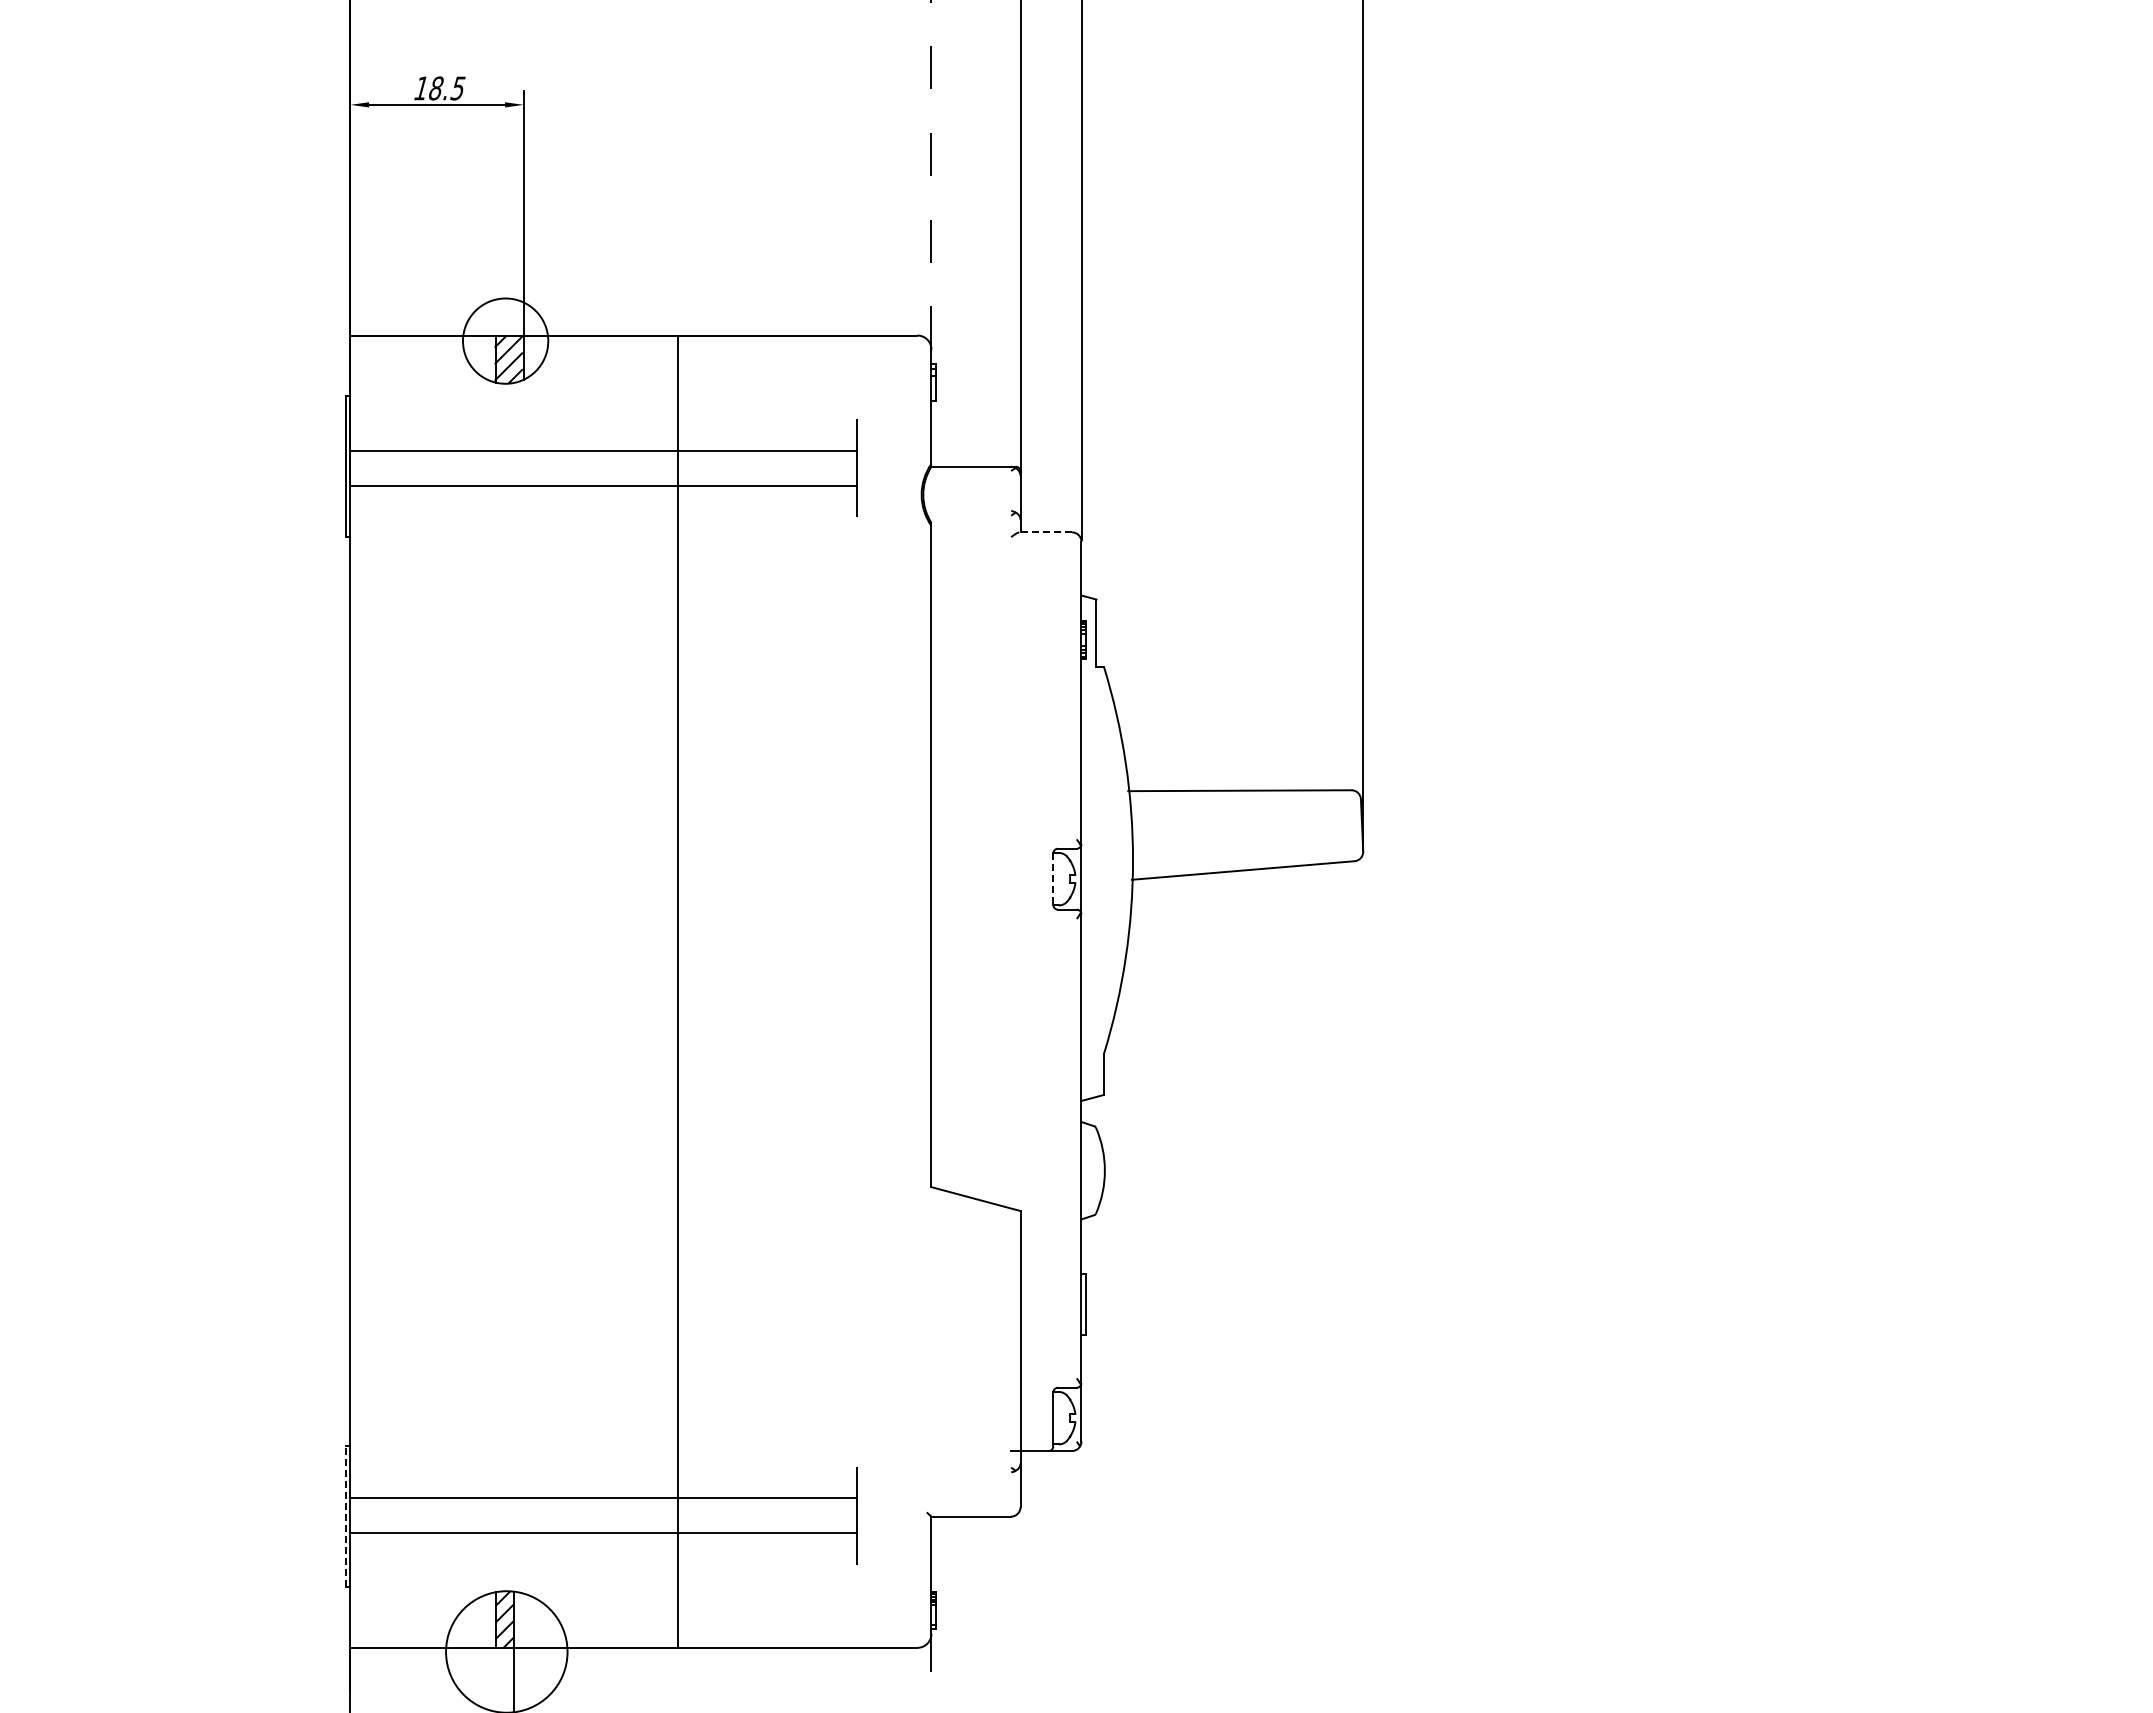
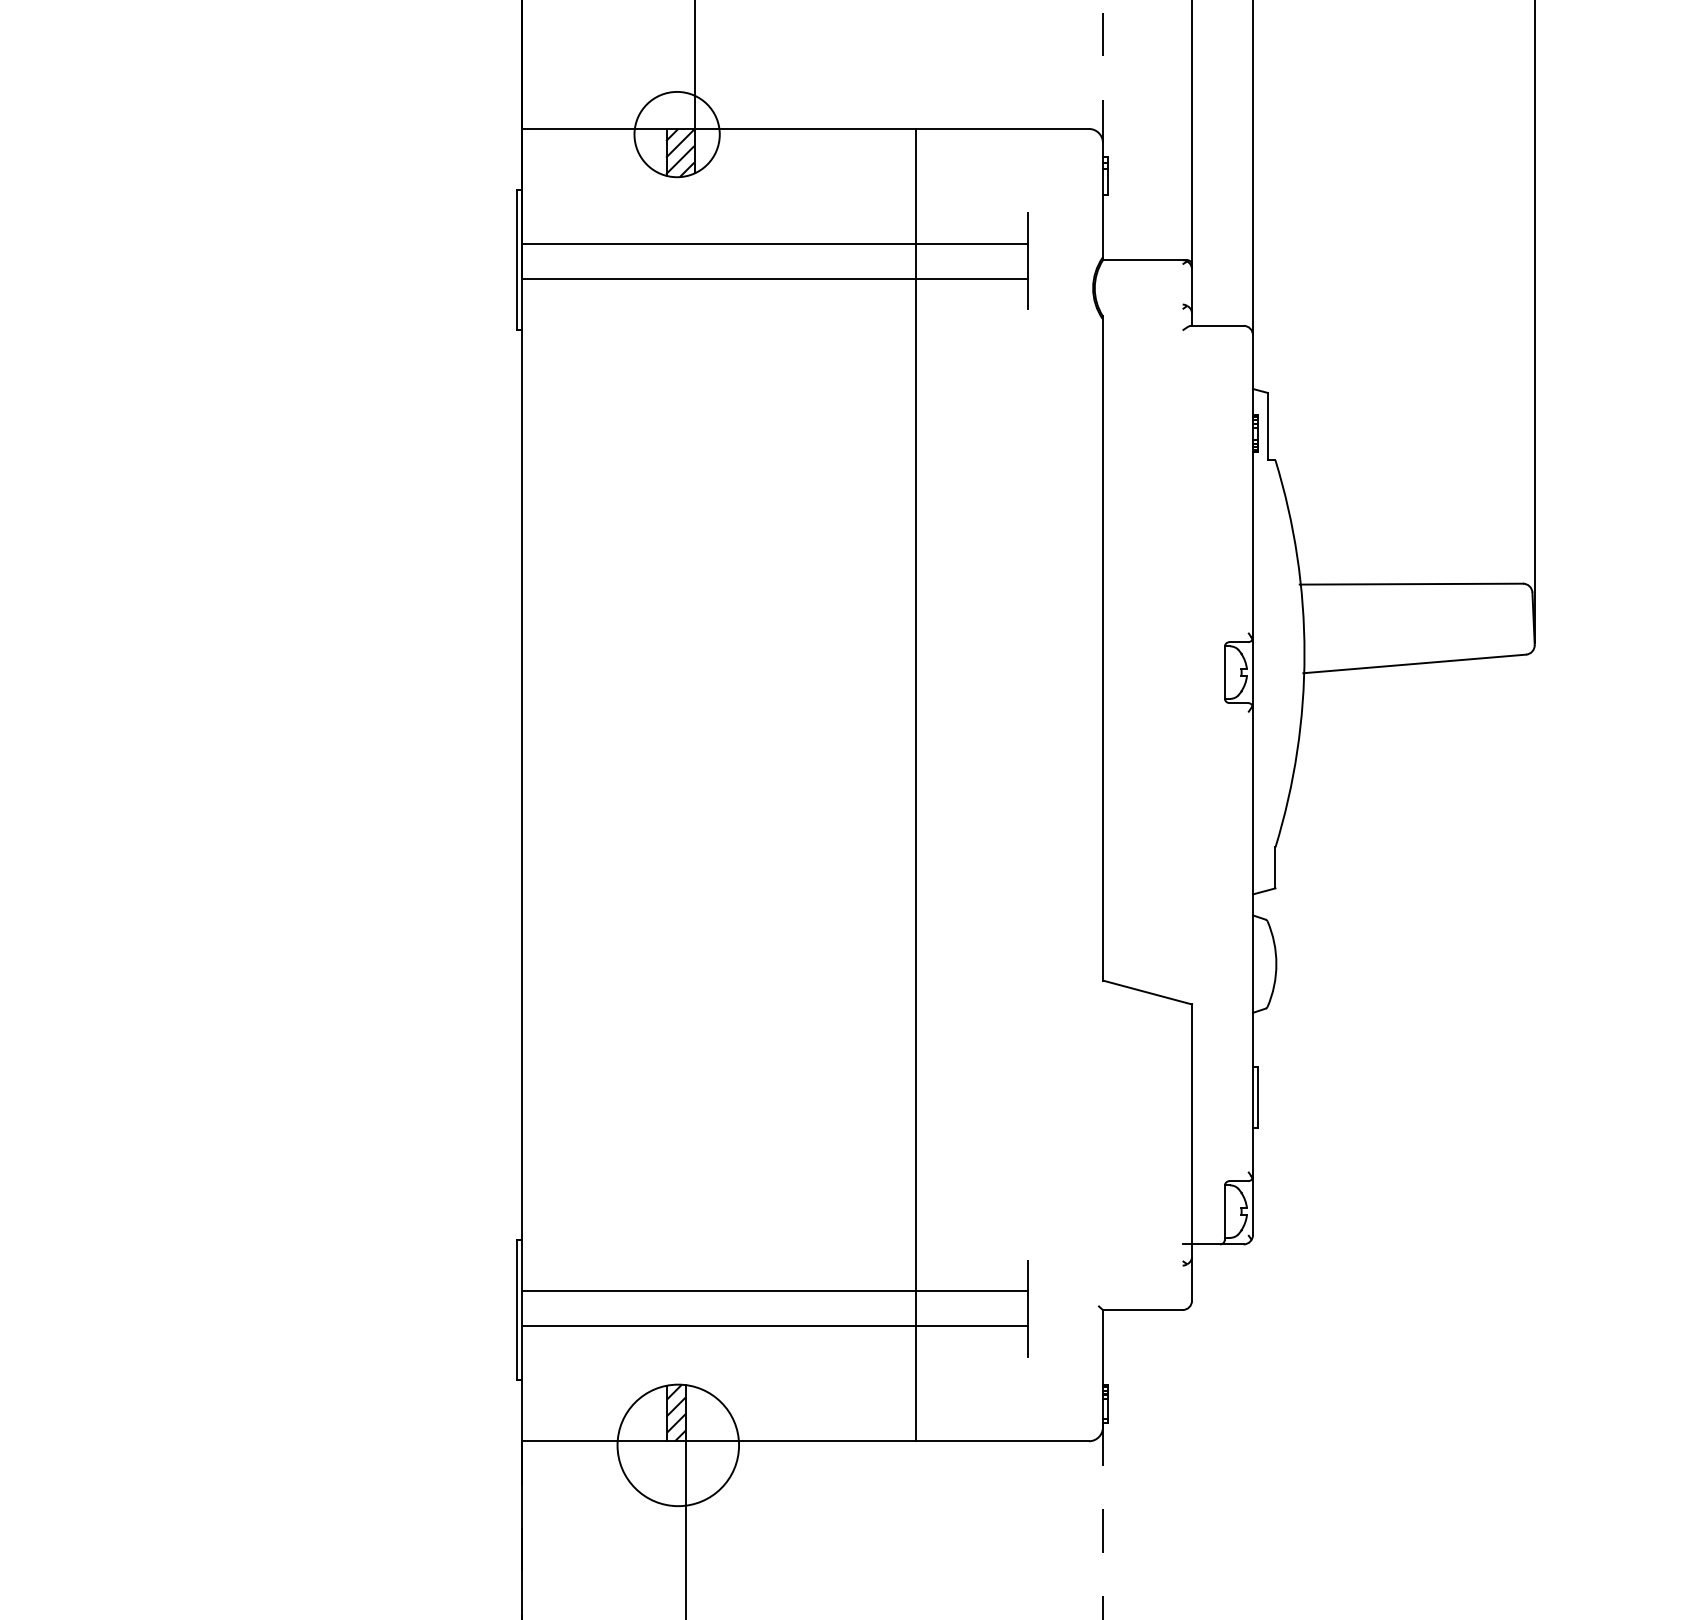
line: (1045, 532) -> (1217, 325), dashed -> solid
line: (1053, 879) -> (1225, 672), dashed -> solid
line: (678, 991) -> (916, 784), moved
line: (345, 1516) -> (517, 1309), dashed -> solid

